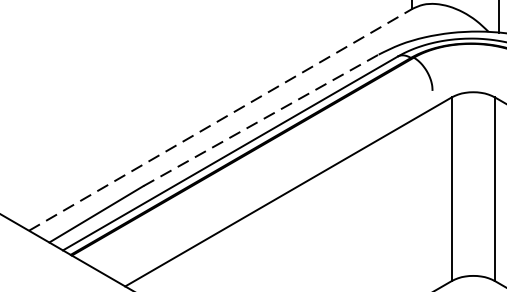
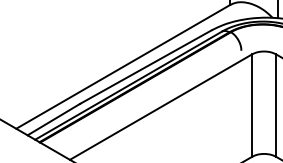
line: (221, 119) -> (123, 66), dashed -> solid
line: (262, 119) -> (146, 66), dashed -> solid

